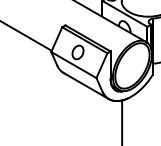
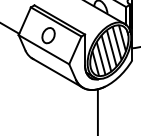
hatch: (133, 65) -> (110, 50), added

